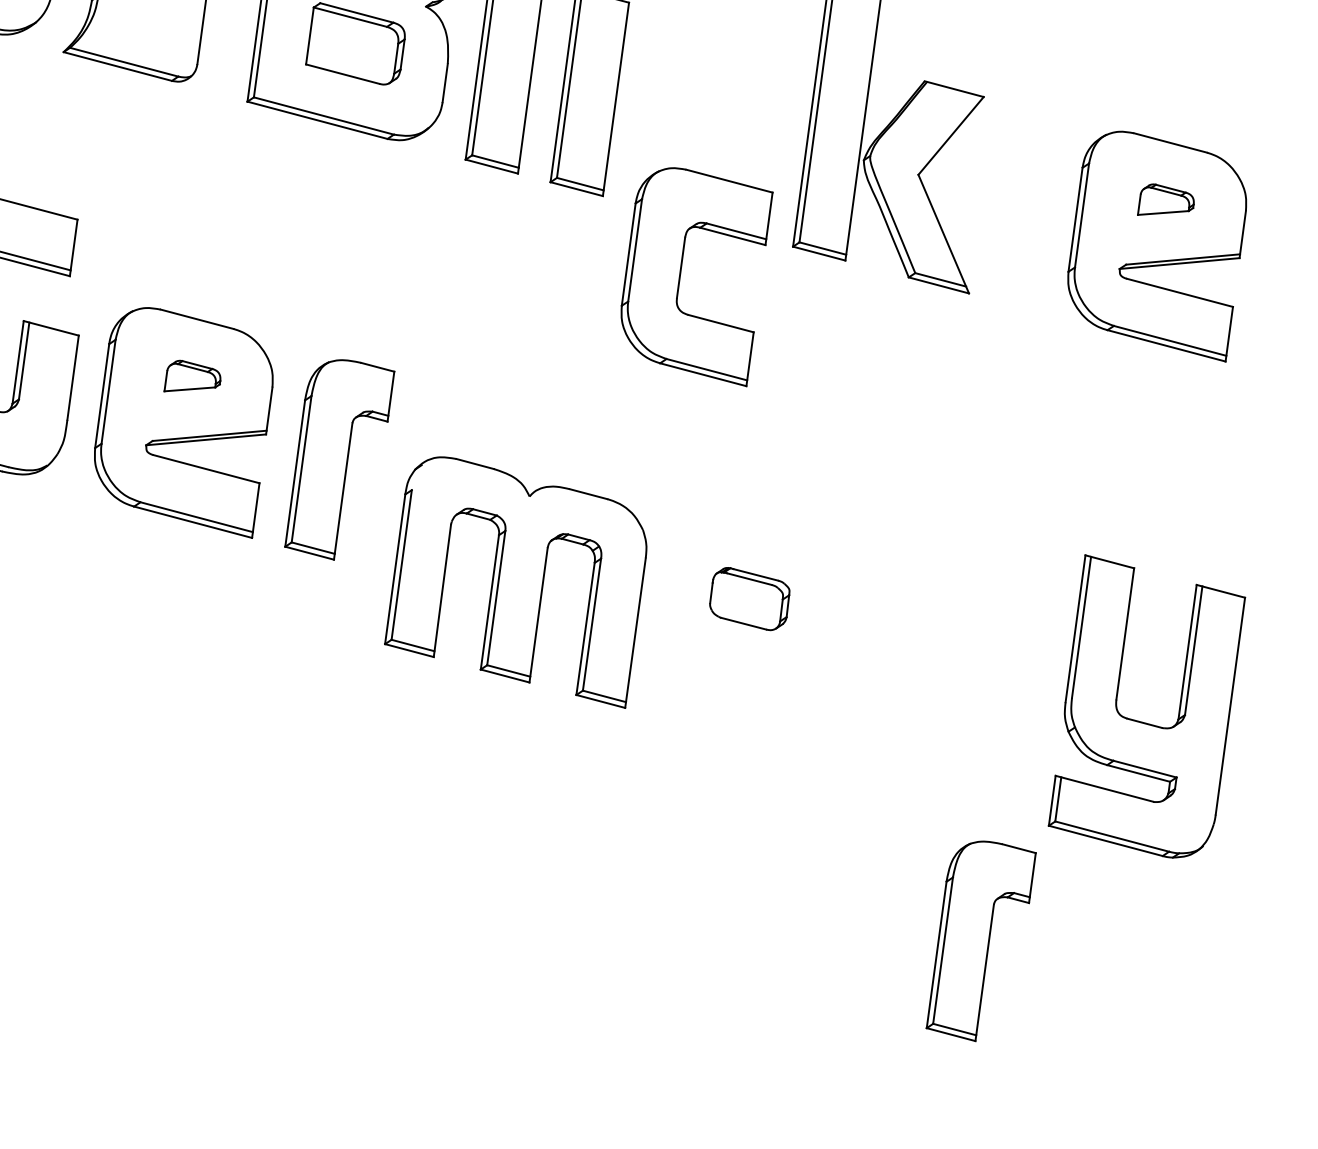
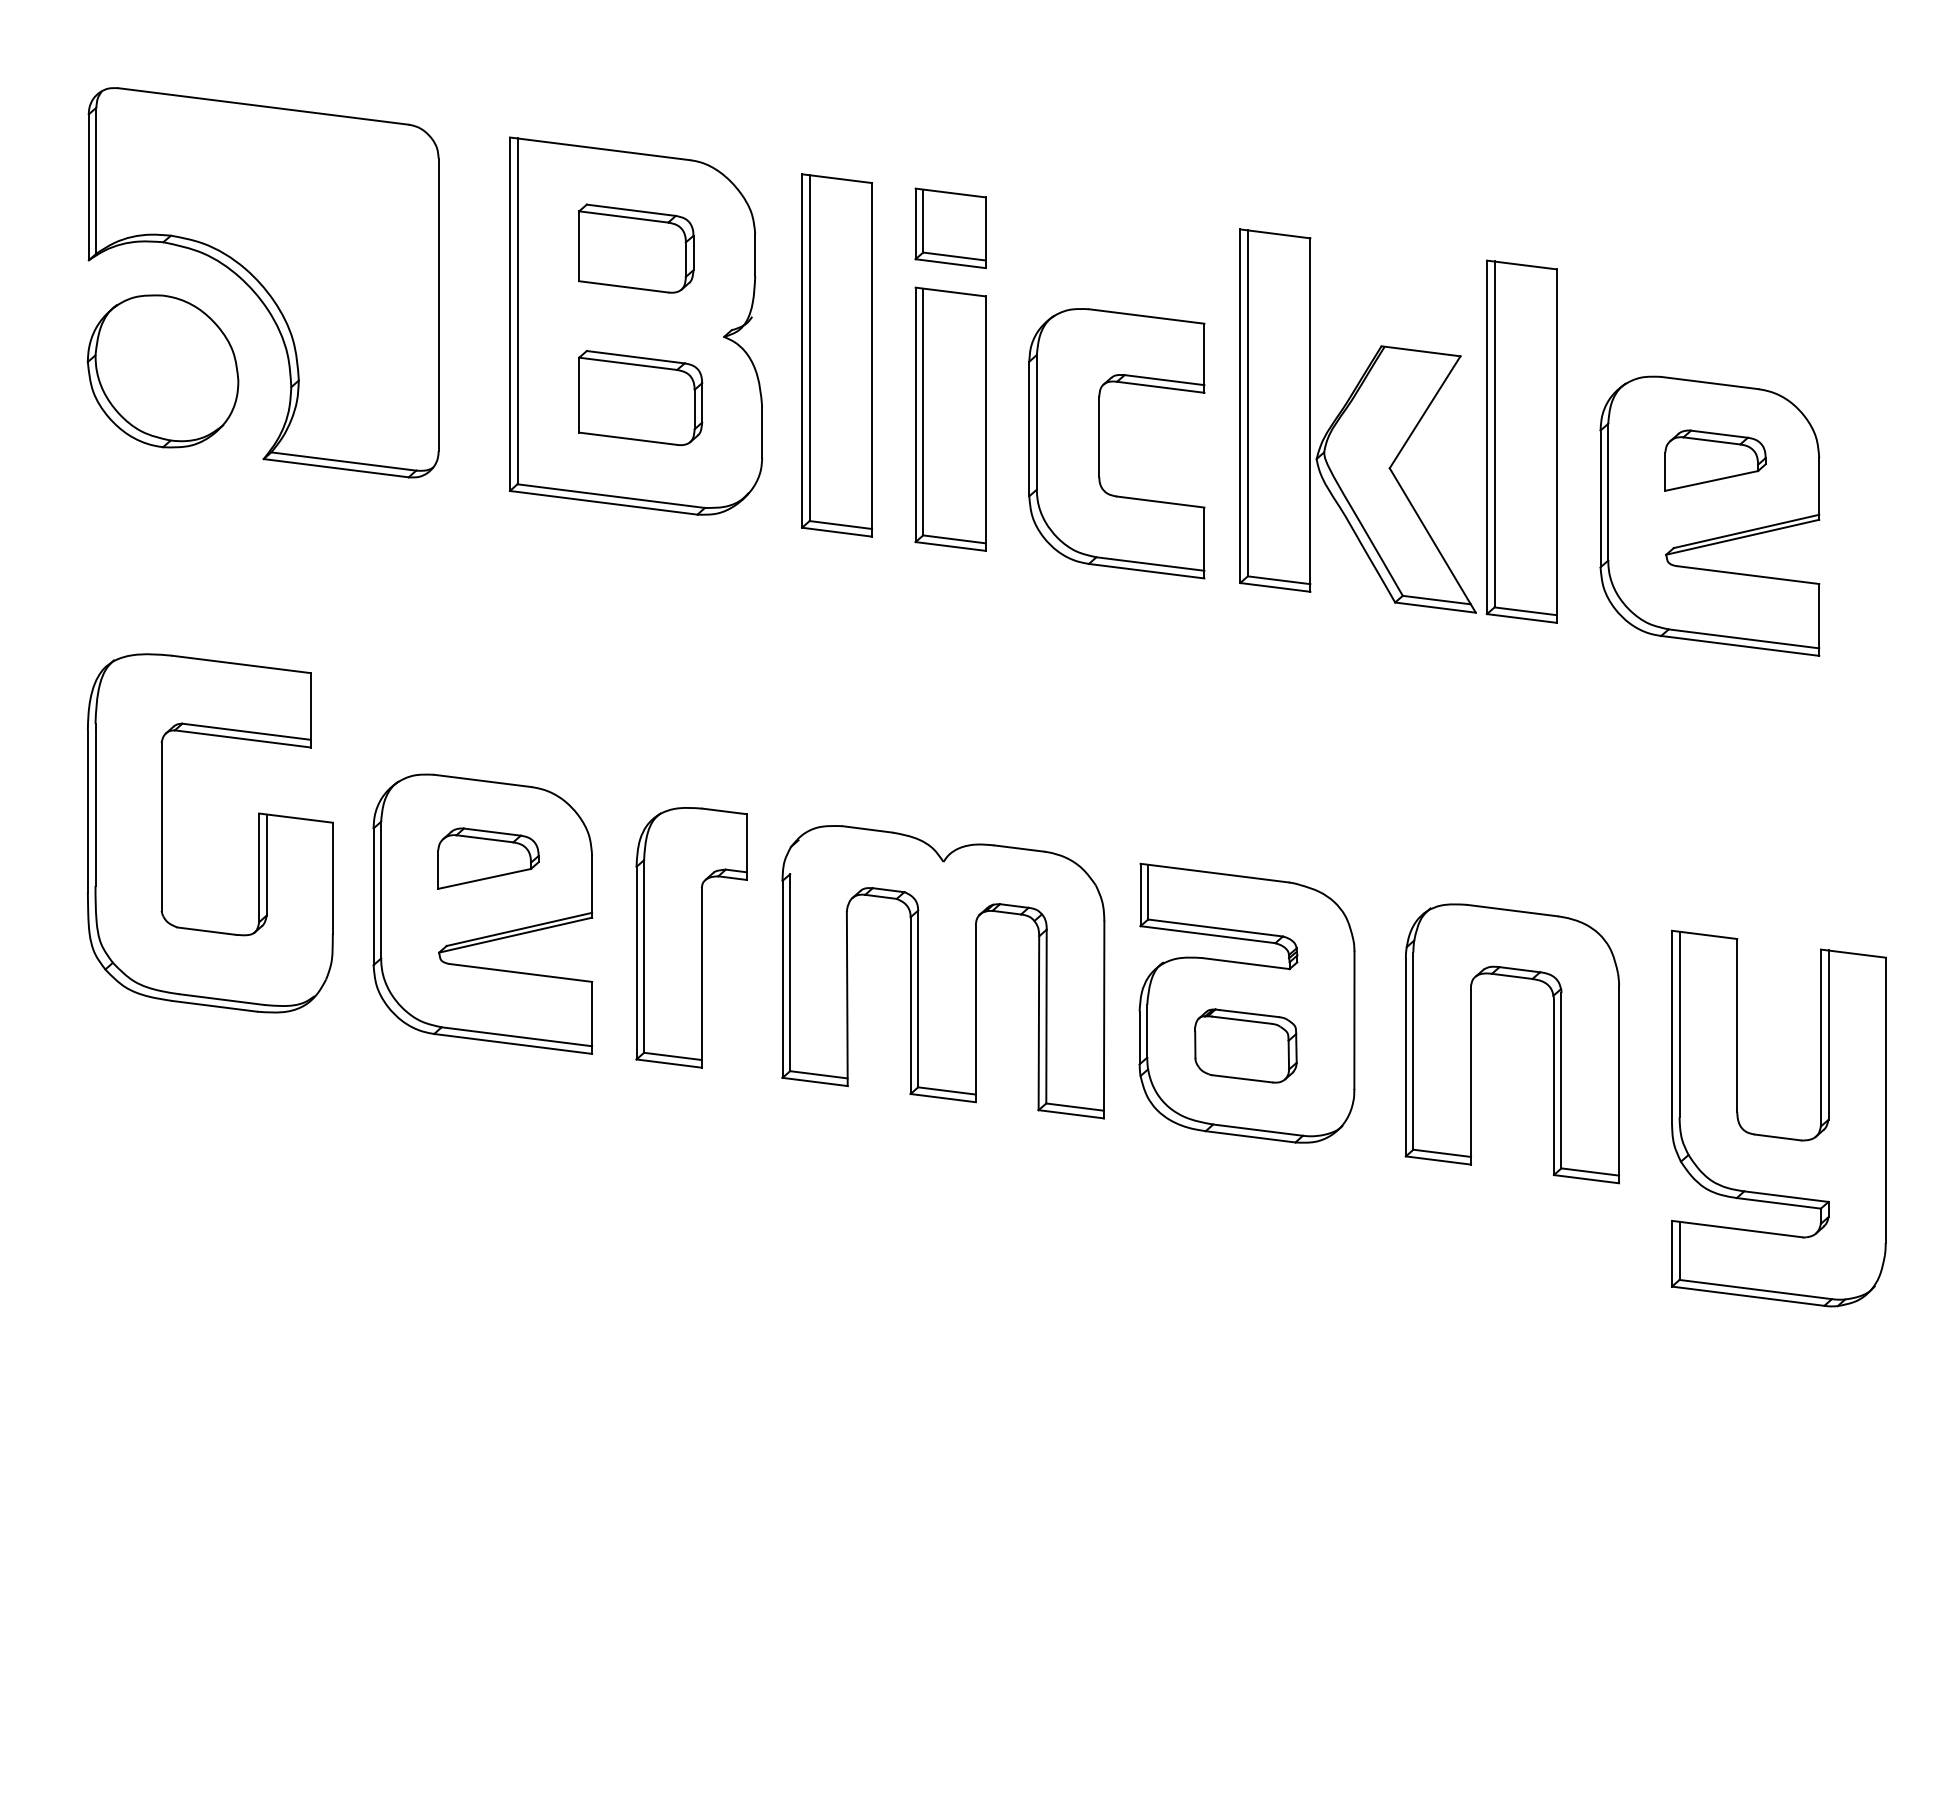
part: (1021, 168) -> (1521, 441), added
part: (1166, 202) -> (1715, 460), size x1.43
part: (680, 272) -> (1099, 443), moved
part: (193, 378) -> (488, 858), size x1.43
part: (754, 566) -> (1246, 1002), added
part: (518, 580) -> (943, 972), moved
part: (921, 620) -> (1471, 1043), added
part: (981, 941) -> (1604, 1447), removed

